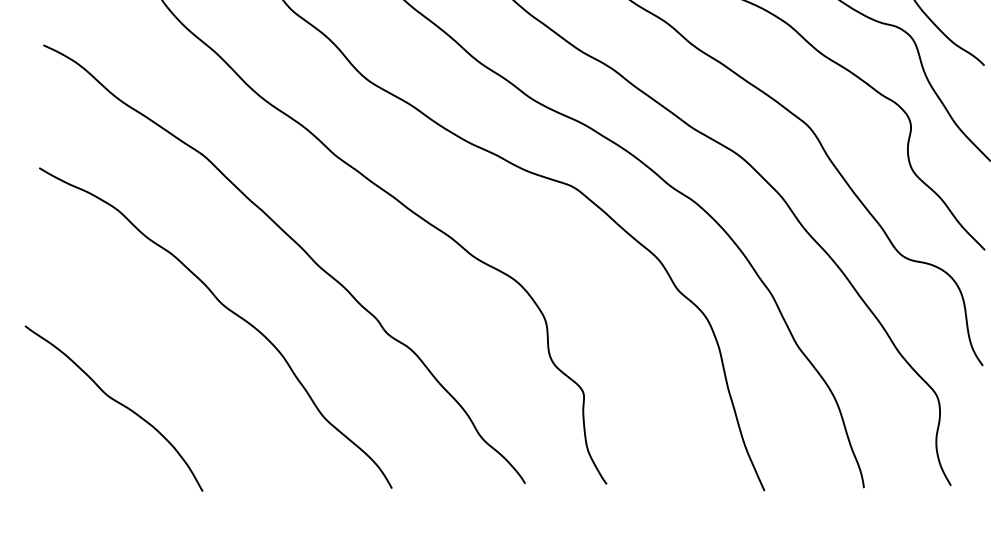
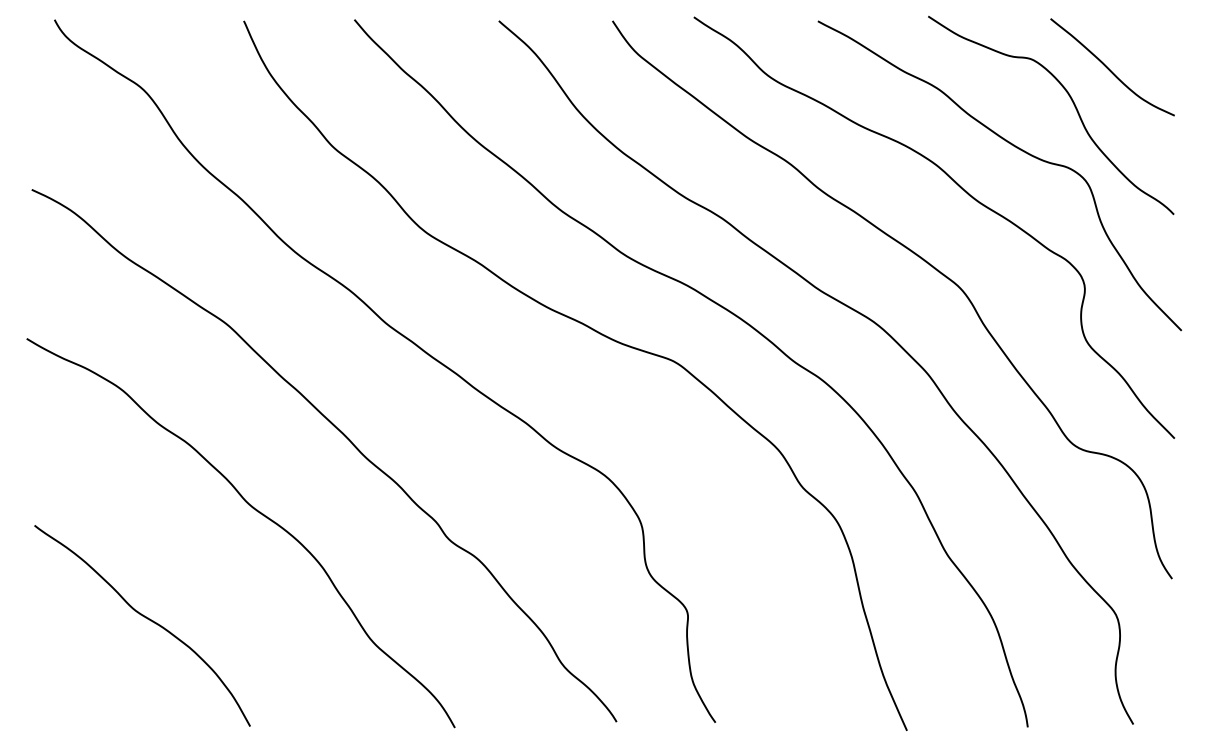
curve: (116, 402) -> (145, 618), moved

